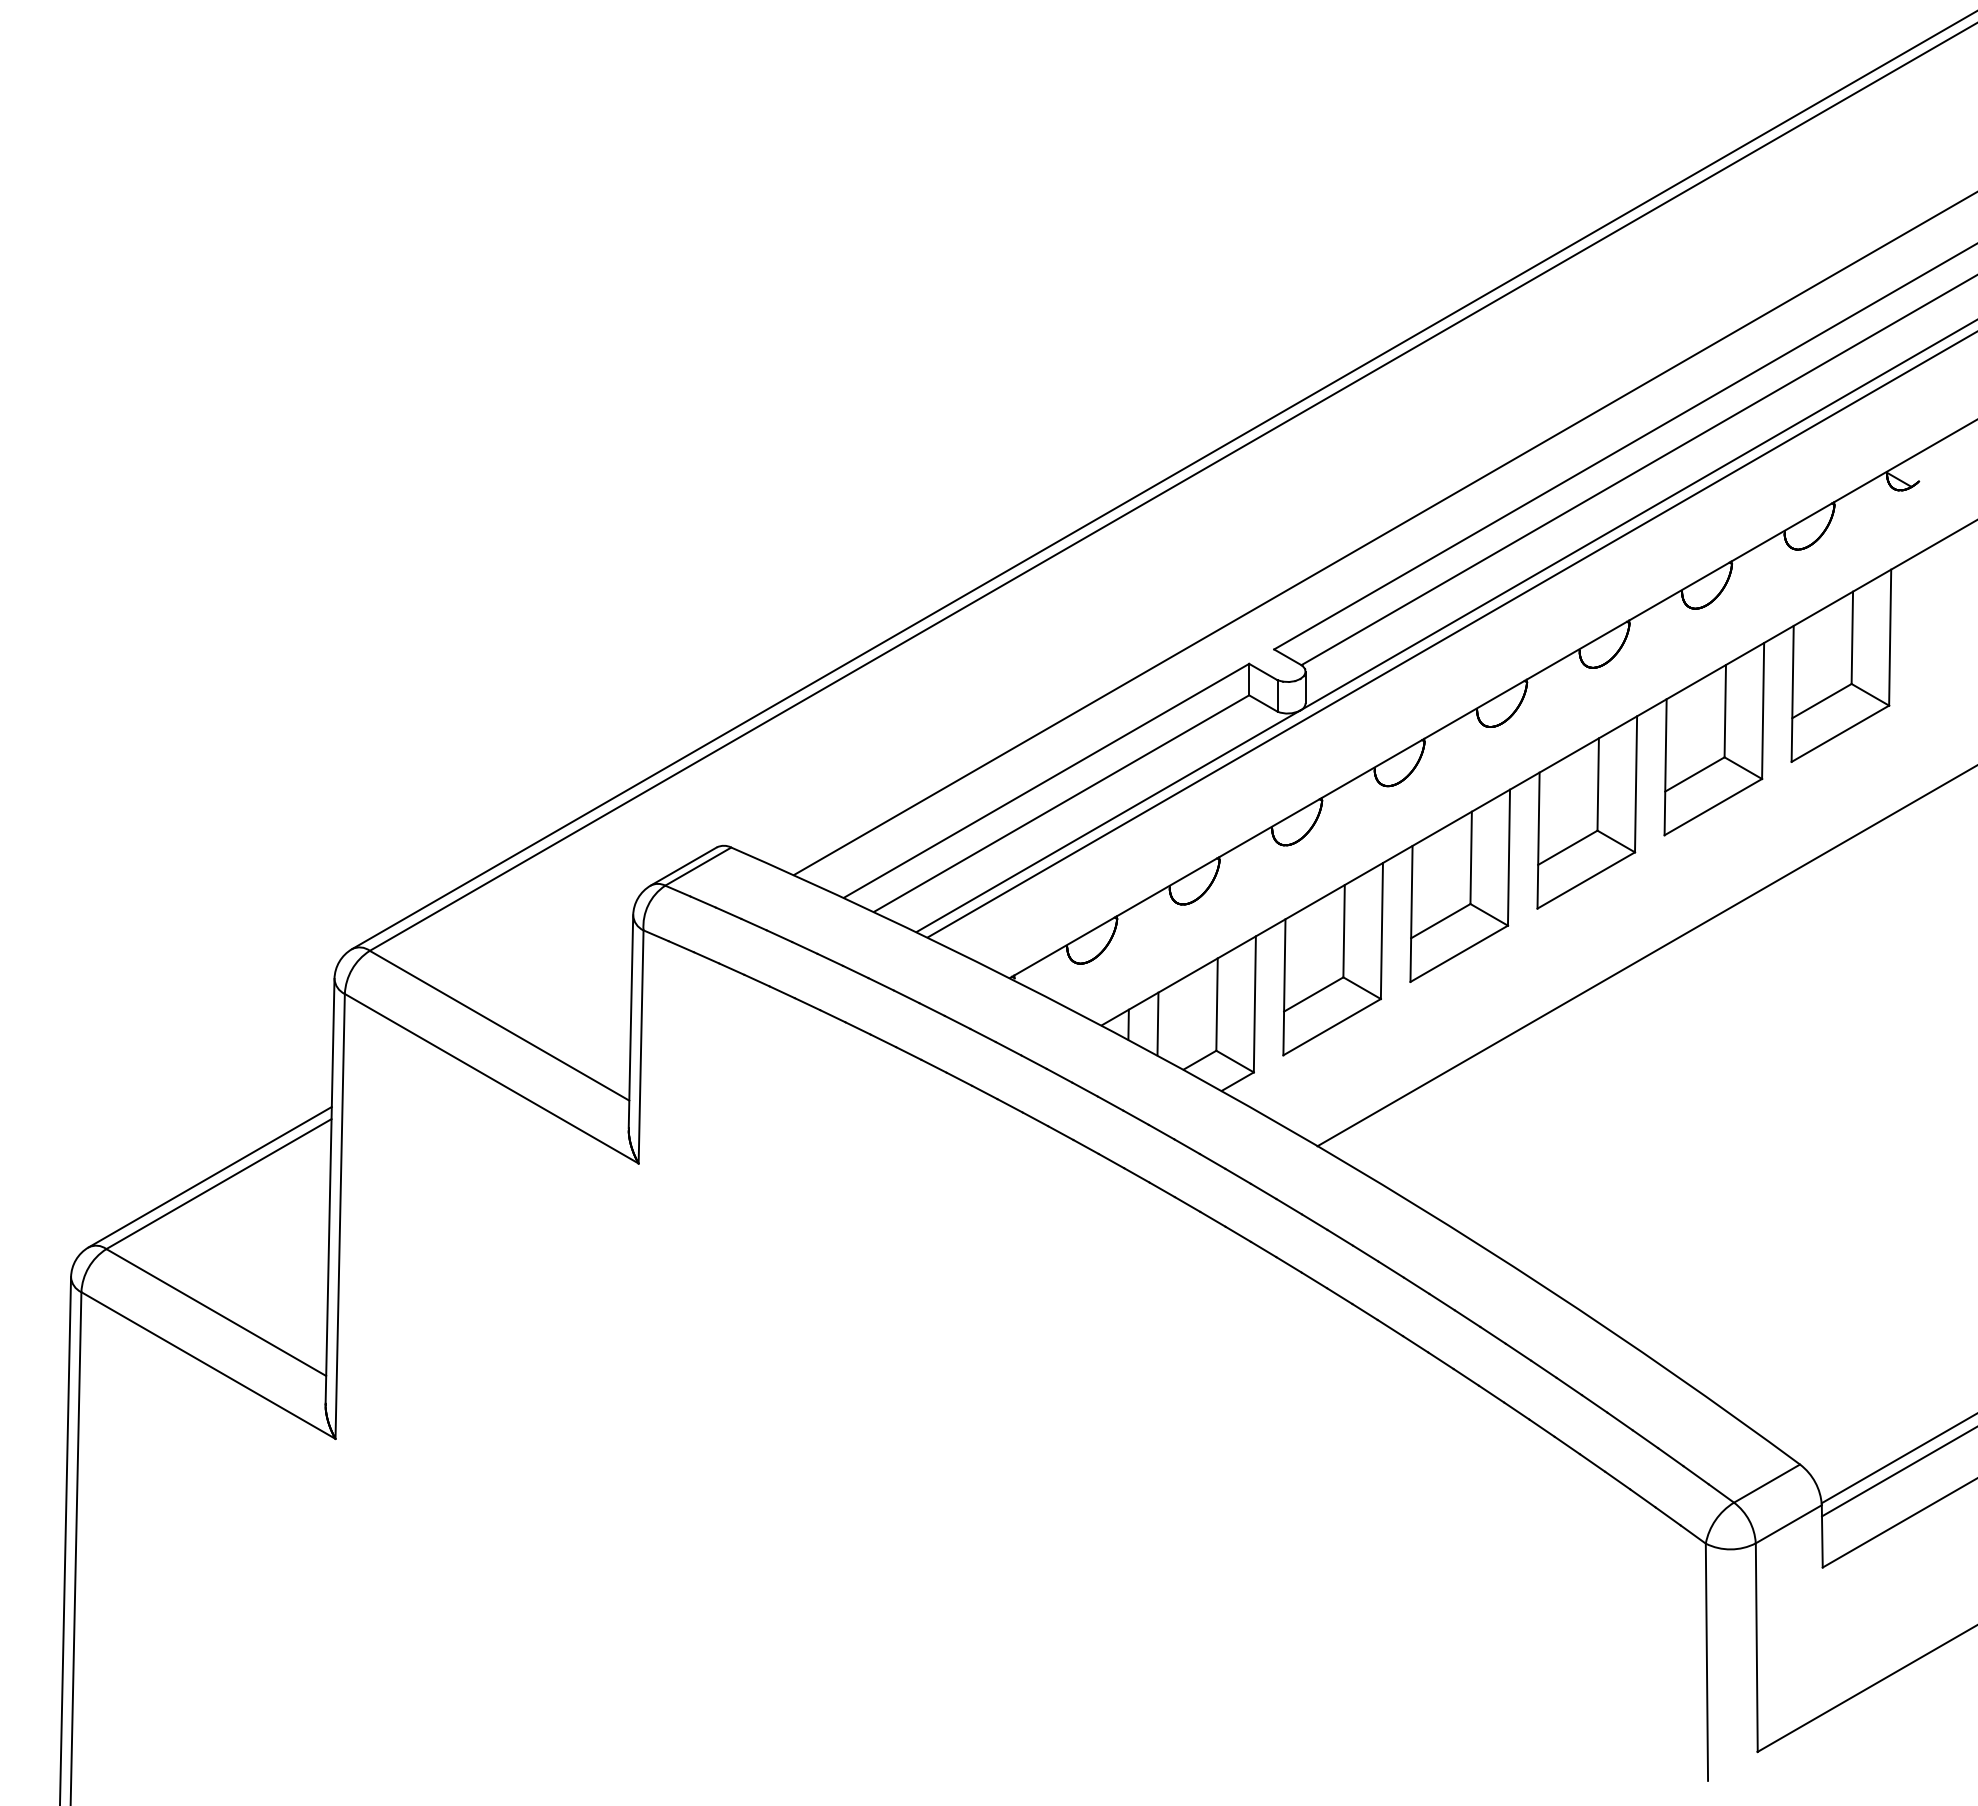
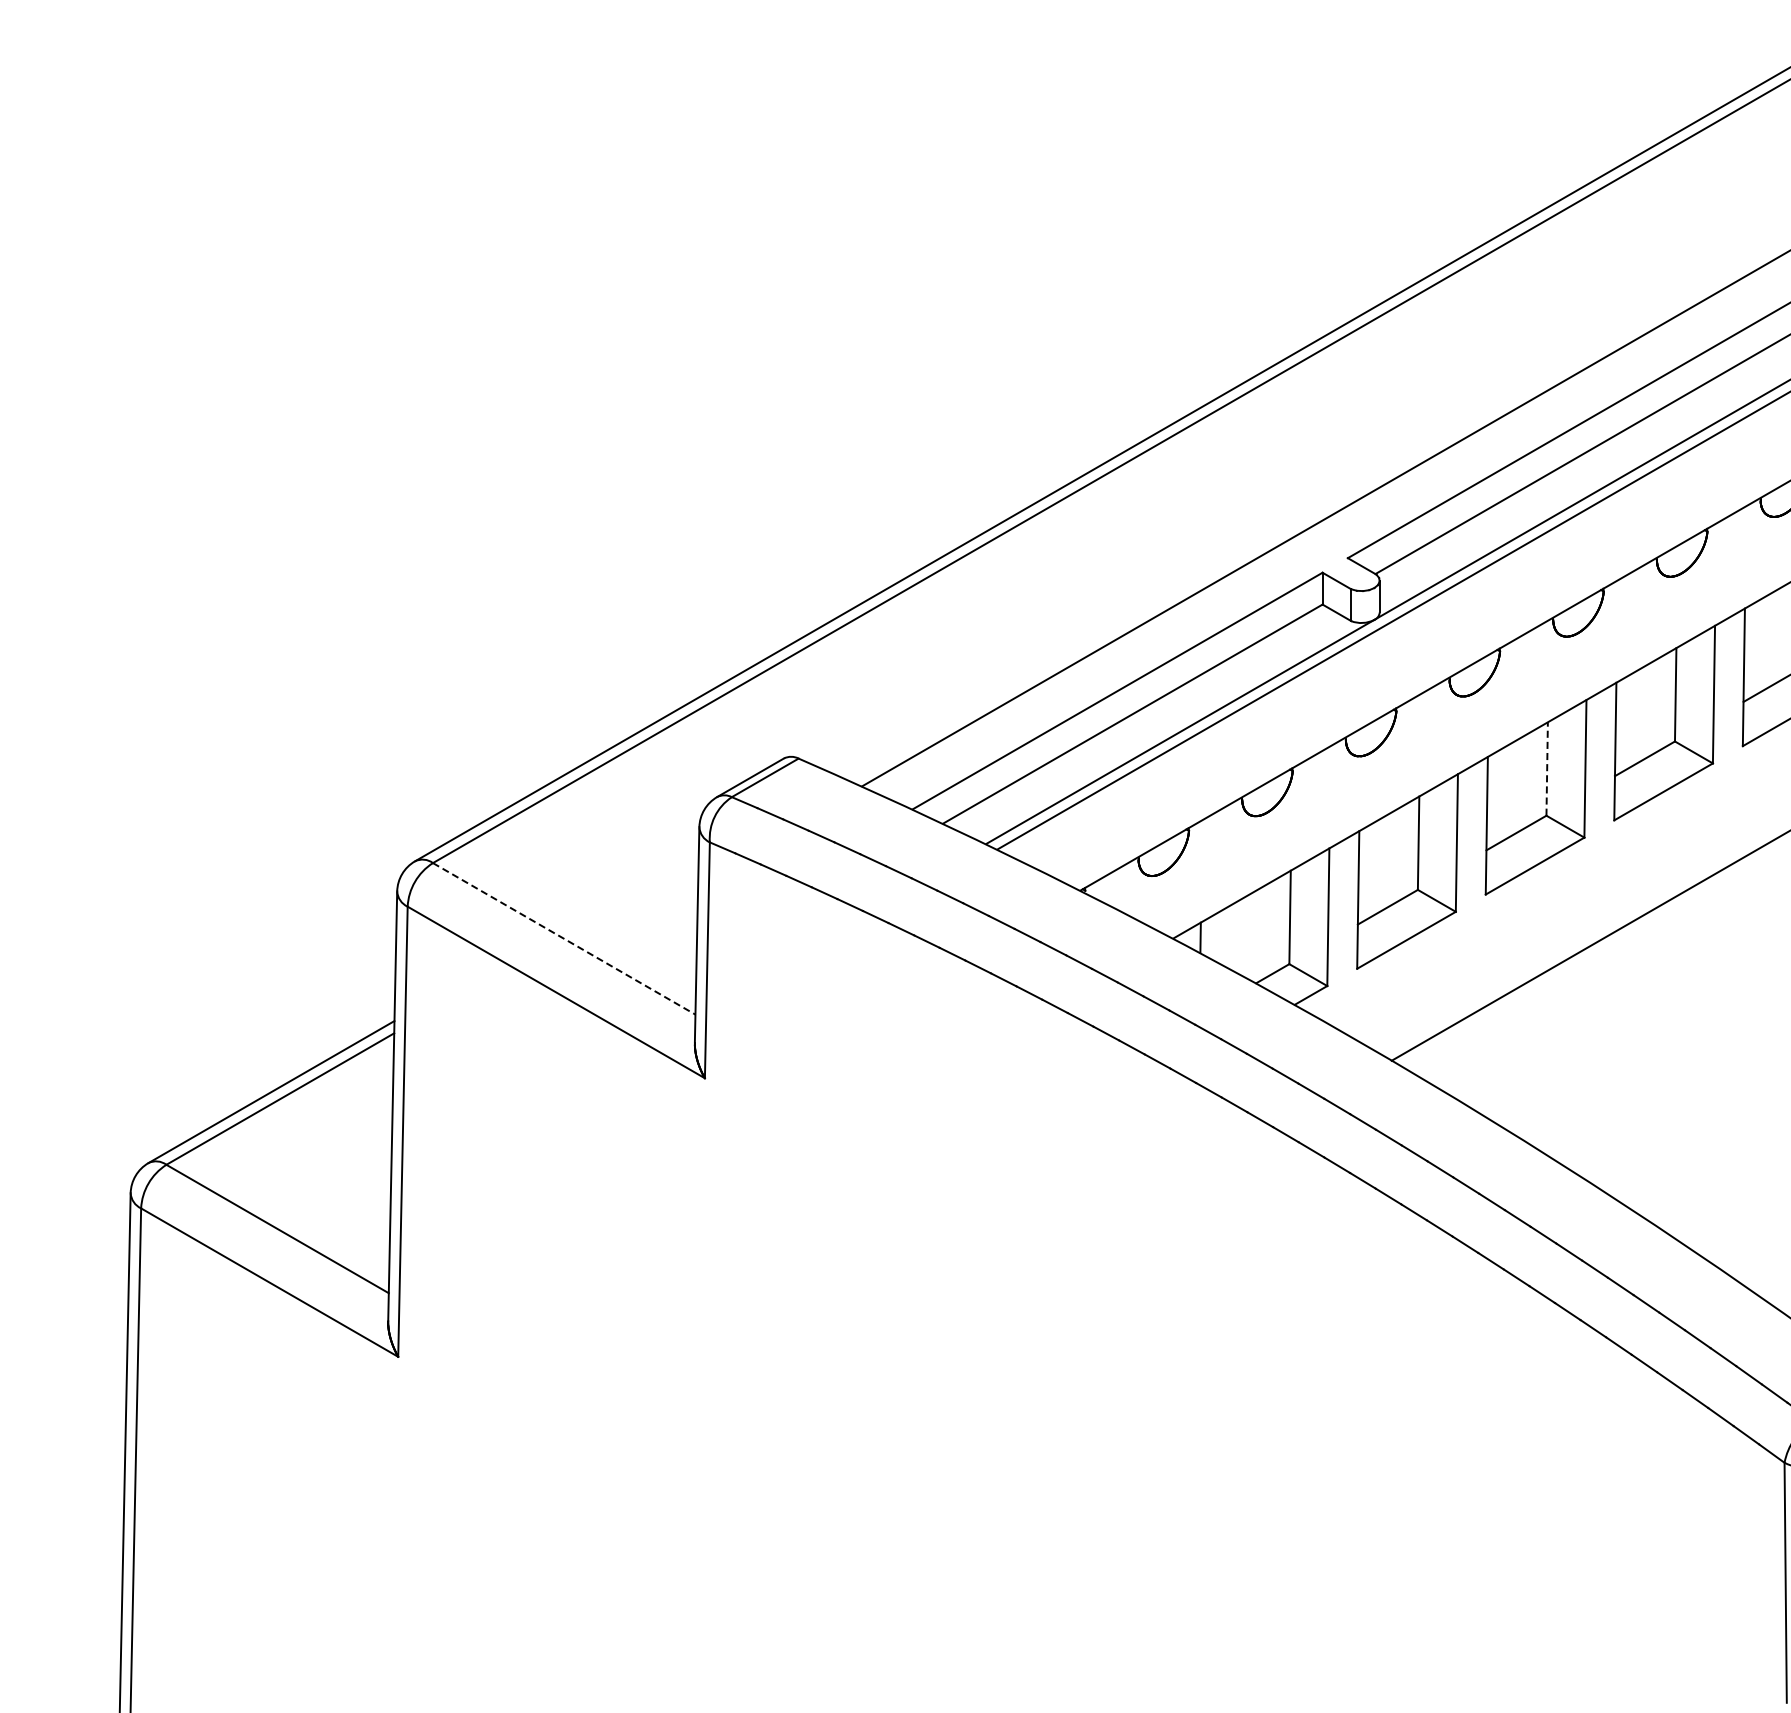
line: (1471, 857) -> (1547, 768), solid -> dashed
line: (1157, 1023) -> (1229, 936), removed
line: (499, 1025) -> (564, 938), solid -> dashed

